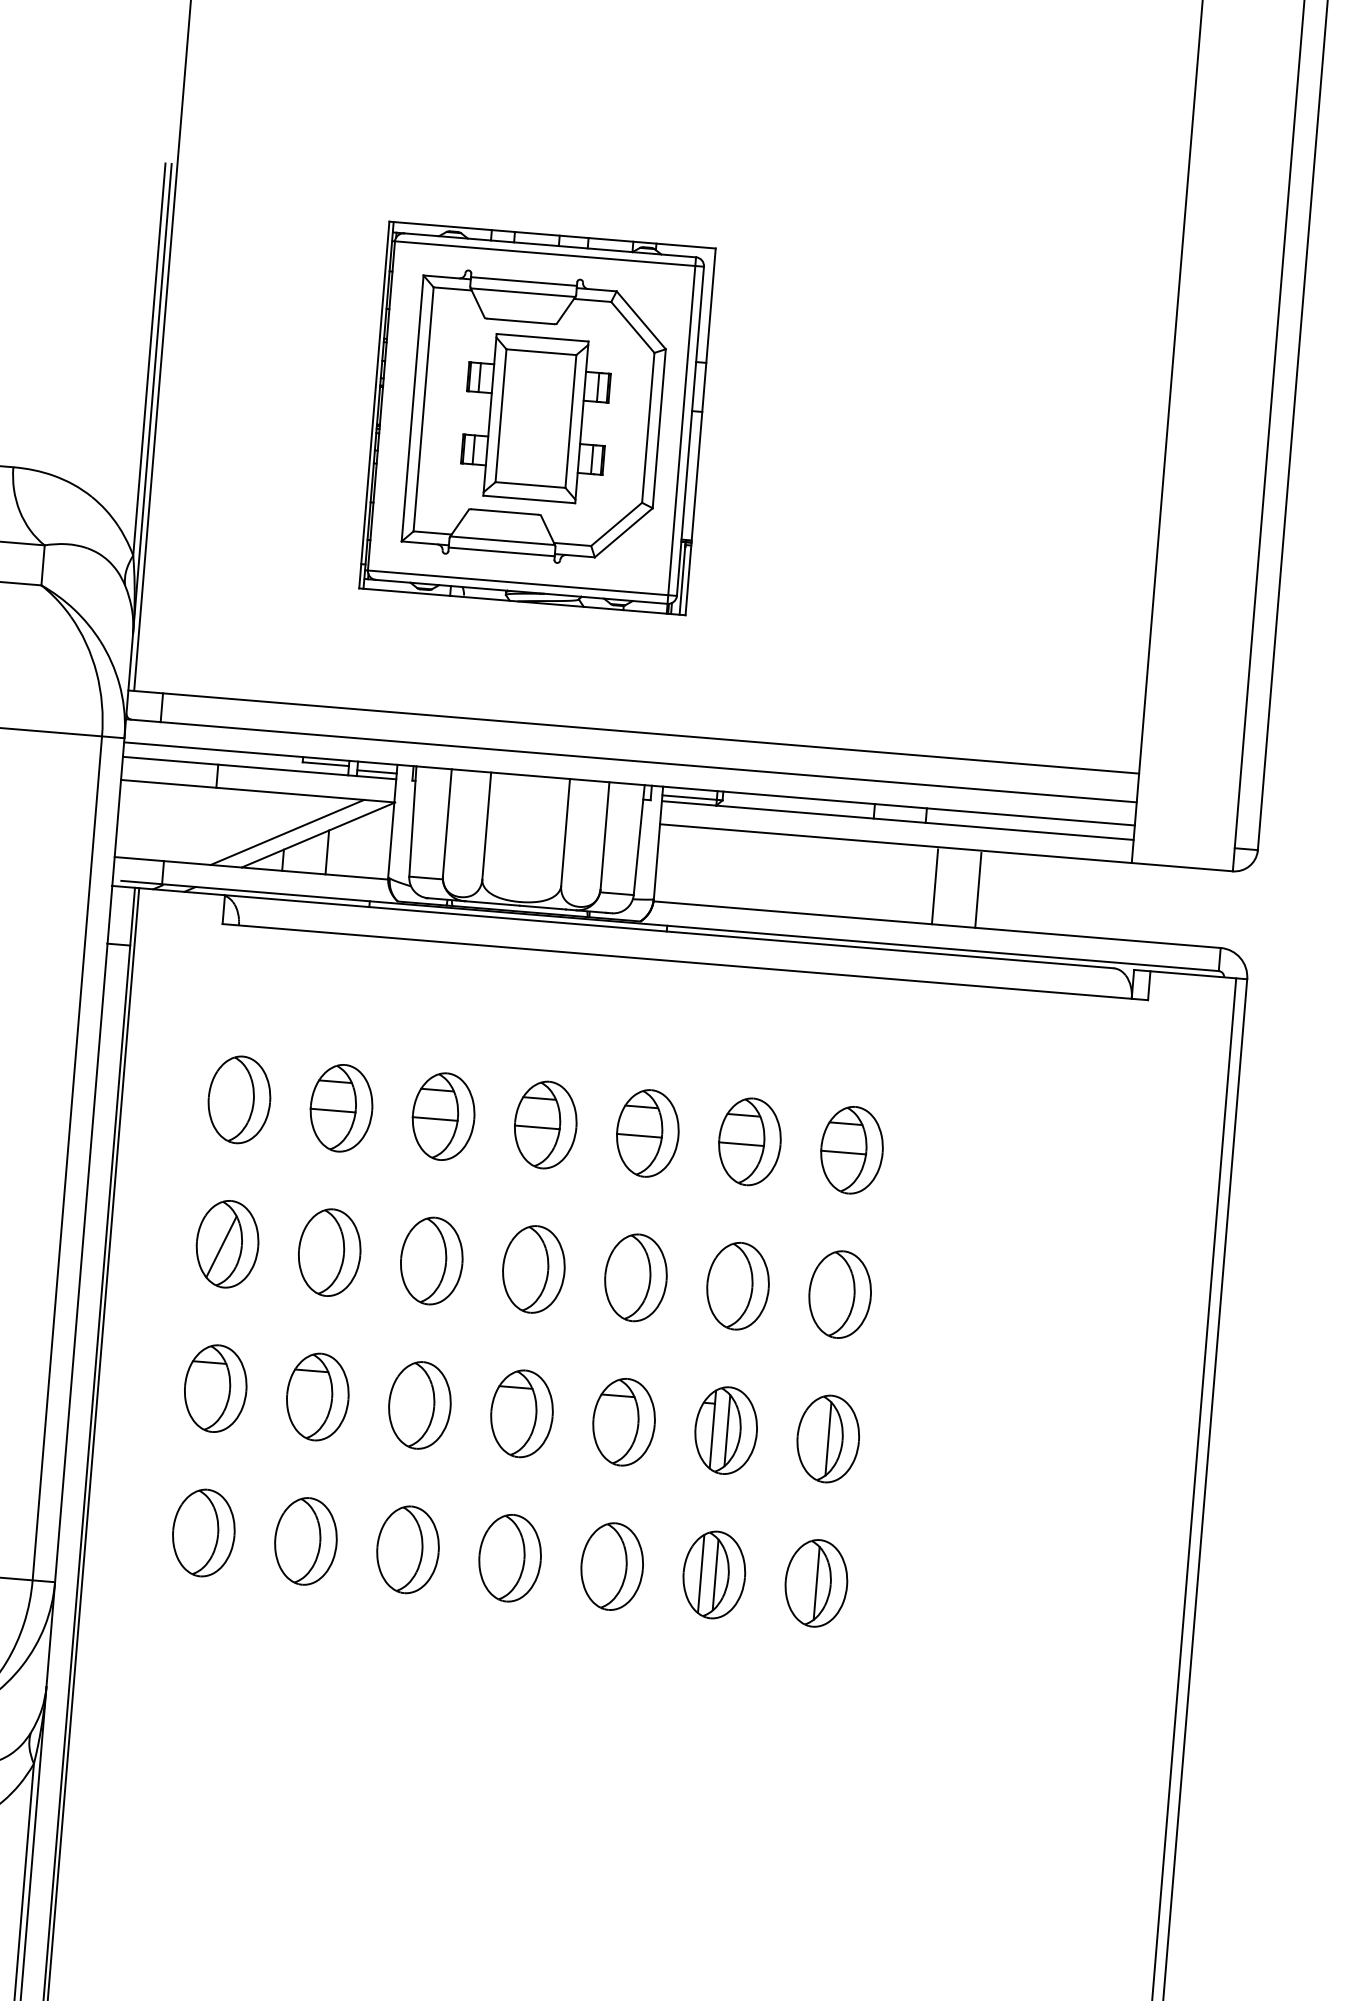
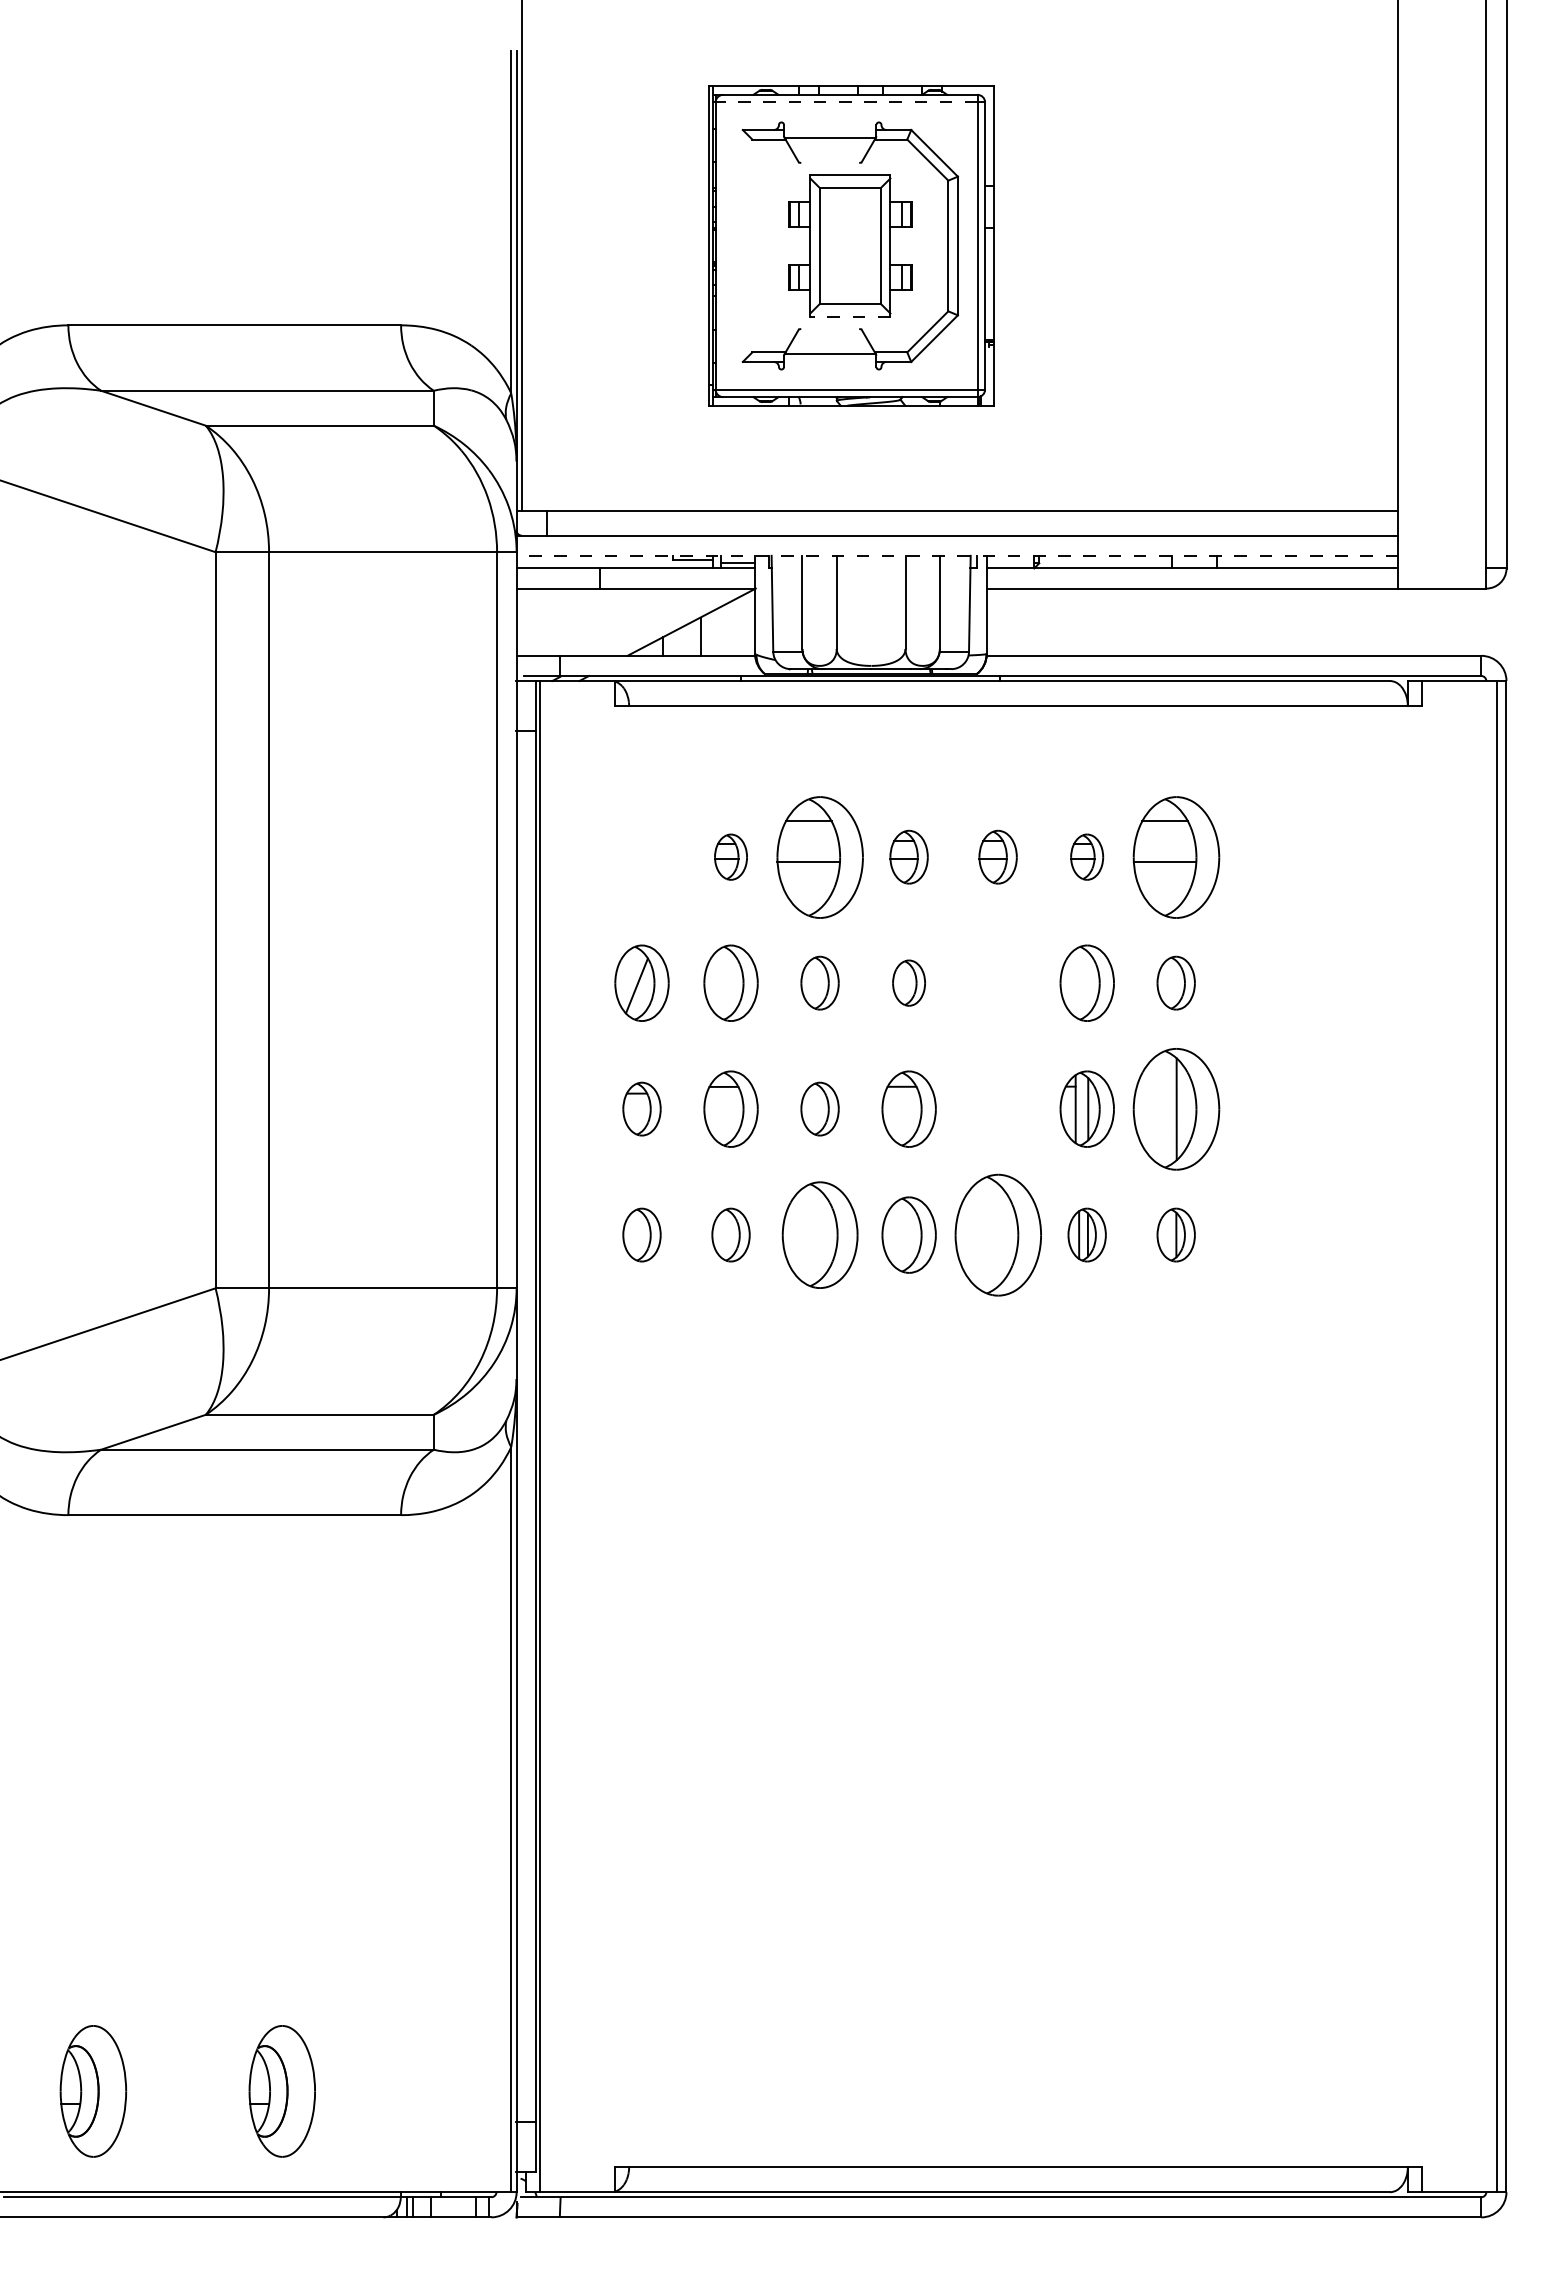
line: (545, 253) -> (846, 102), solid -> dashed
line: (524, 282) -> (830, 128), removed
line: (521, 321) -> (830, 162), removed
line: (412, 407) -> (742, 245), removed
line: (423, 408) -> (752, 245), removed
line: (528, 499) -> (849, 316), solid -> dashed
line: (505, 512) -> (830, 329), removed
line: (502, 551) -> (830, 363), removed
line: (682, 577) -> (988, 373), removed
line: (629, 783) -> (957, 555), solid -> dashed
line: (689, 797) -> (1010, 563), removed
line: (287, 831) -> (664, 621), removed
line: (935, 886) -> (1229, 622), removed
line: (978, 889) -> (1267, 622), removed
part: (238, 1098) -> (641, 856), removed
part: (340, 1107) -> (730, 856), size x0.6
part: (443, 1115) -> (819, 856), size x1.6
part: (545, 1124) -> (908, 856), size x0.7
part: (647, 1132) -> (997, 856), size x0.7
part: (749, 1140) -> (1086, 856), size x0.6
part: (851, 1149) -> (1175, 856), size x1.6
part: (431, 1260) -> (819, 982), size x0.7
part: (533, 1268) -> (908, 982), size x0.6
part: (635, 1276) -> (997, 982), removed
part: (839, 1293) -> (1175, 982), size x0.7
part: (215, 1387) -> (641, 1108), size x0.7
part: (419, 1404) -> (819, 1108), size x0.7
part: (623, 1421) -> (997, 1108), removed
part: (827, 1438) -> (1175, 1108), size x1.6
part: (203, 1532) -> (641, 1234), size x0.7
part: (305, 1540) -> (730, 1234), size x0.7
part: (407, 1549) -> (819, 1234), size x1.4
part: (611, 1565) -> (997, 1234), size x1.6
part: (713, 1574) -> (1086, 1234), size x0.7
part: (815, 1582) -> (1175, 1234), size x0.7

